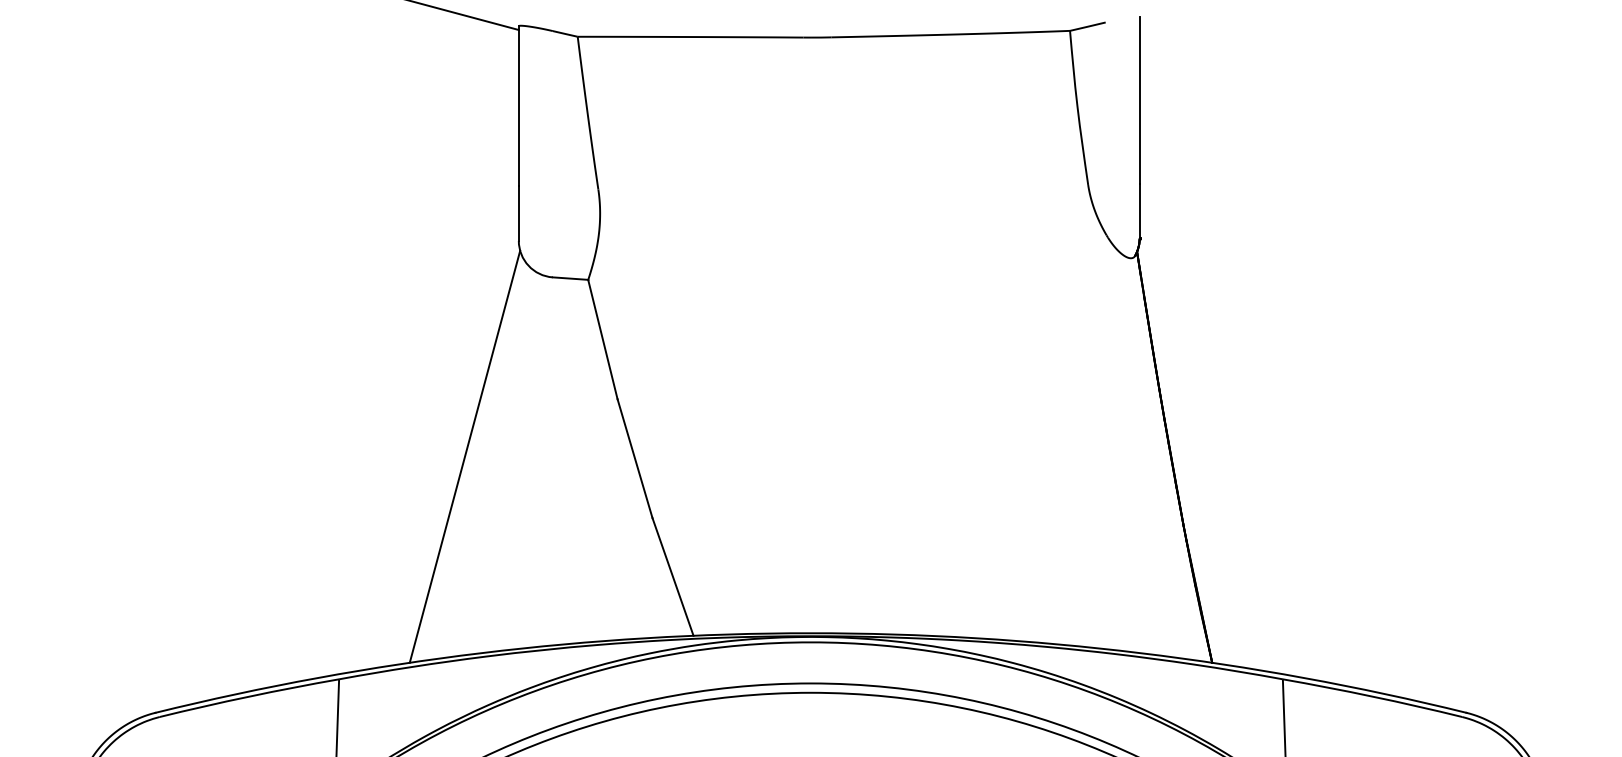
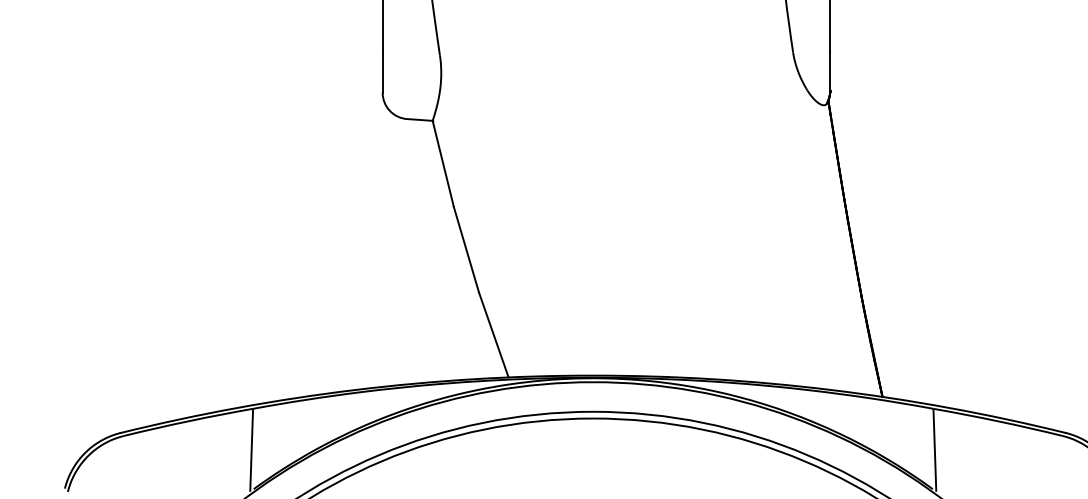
line: (464, 456) -> (343, 248), removed

